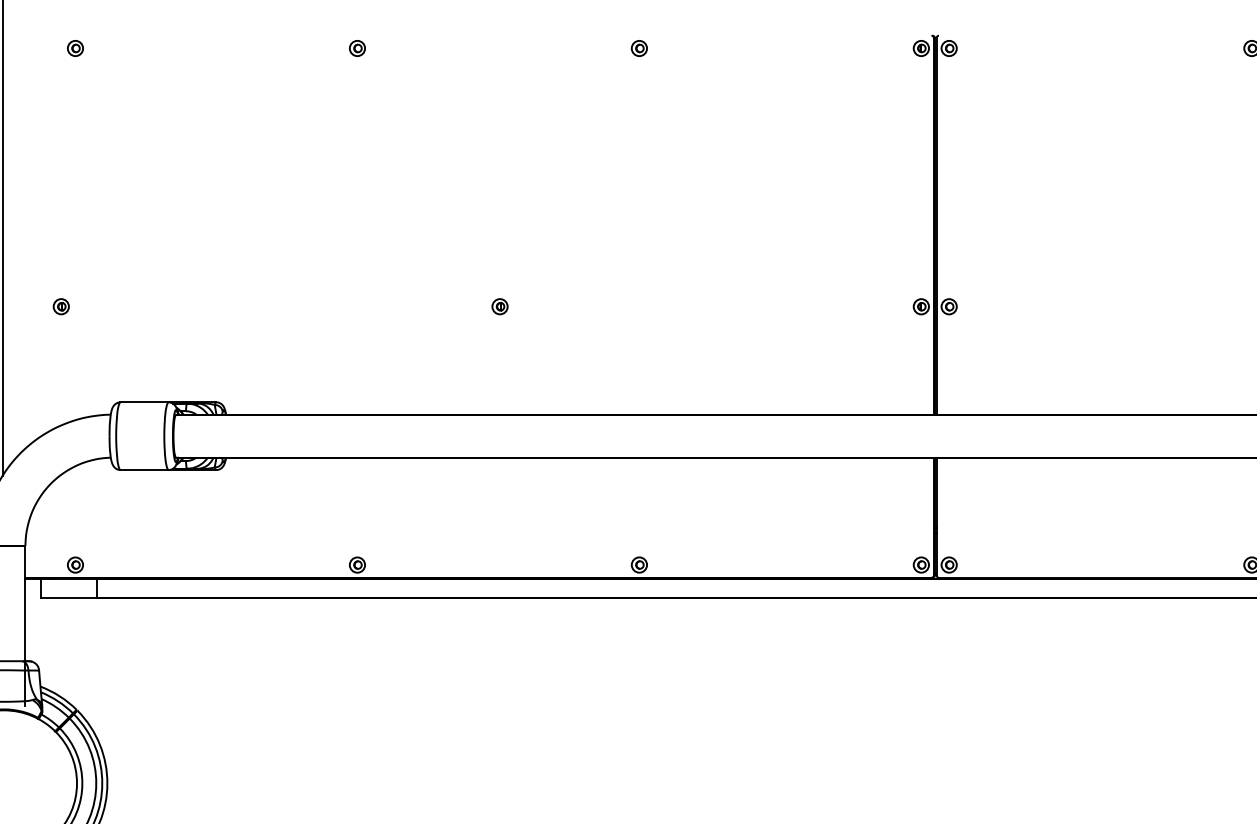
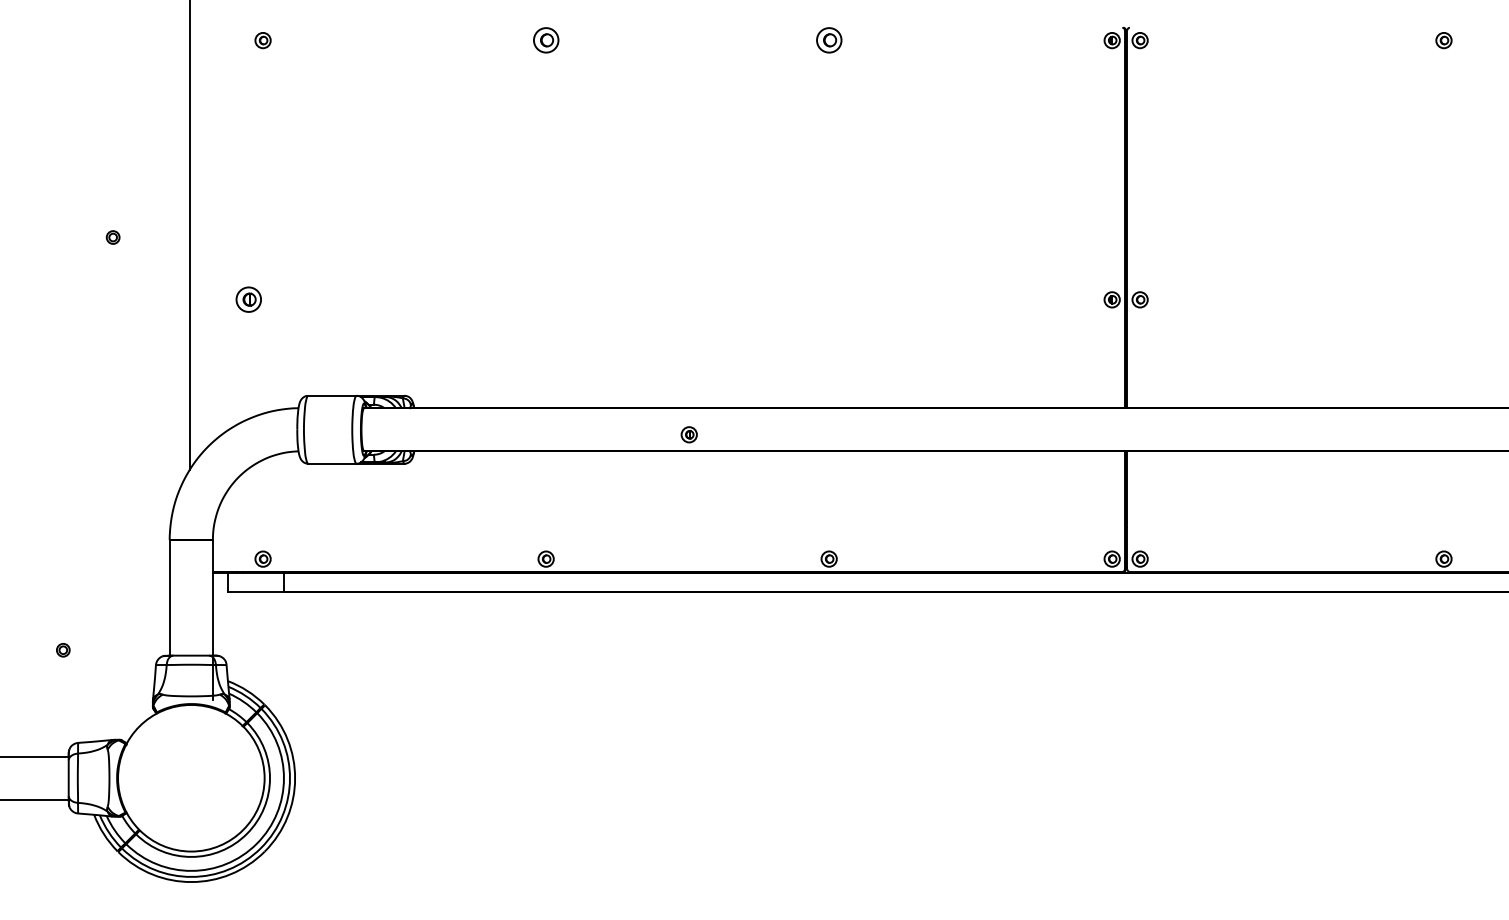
part: (356, 48) -> (545, 40), size x1.6
part: (638, 48) -> (828, 40), size x1.6
part: (60, 306) -> (248, 299), size x1.6
part: (499, 306) -> (688, 434), moved

